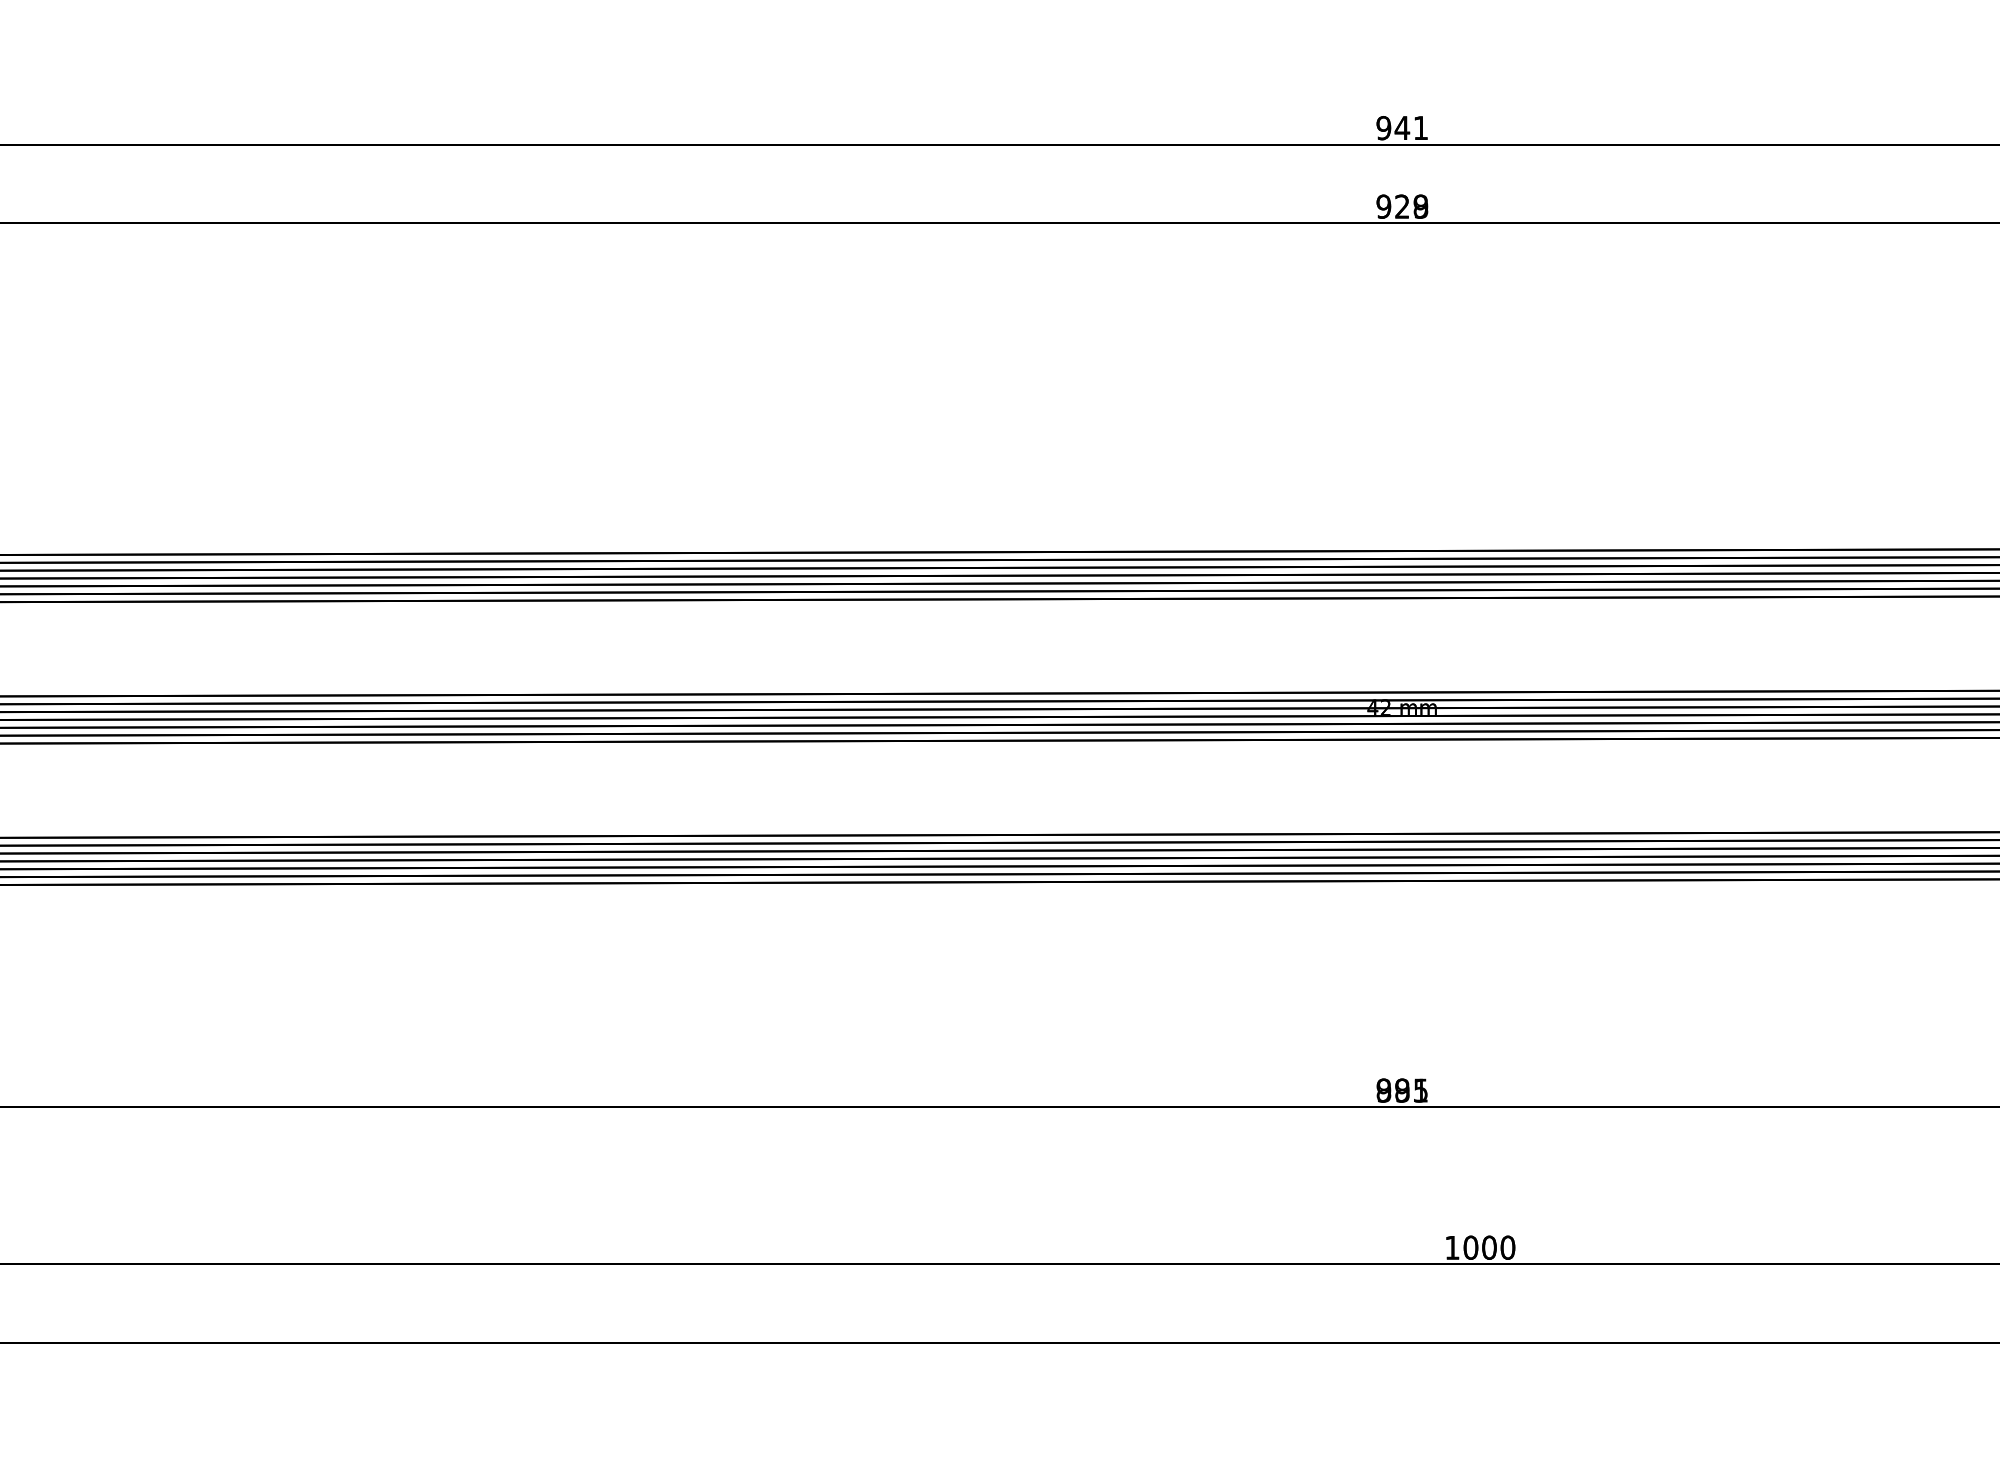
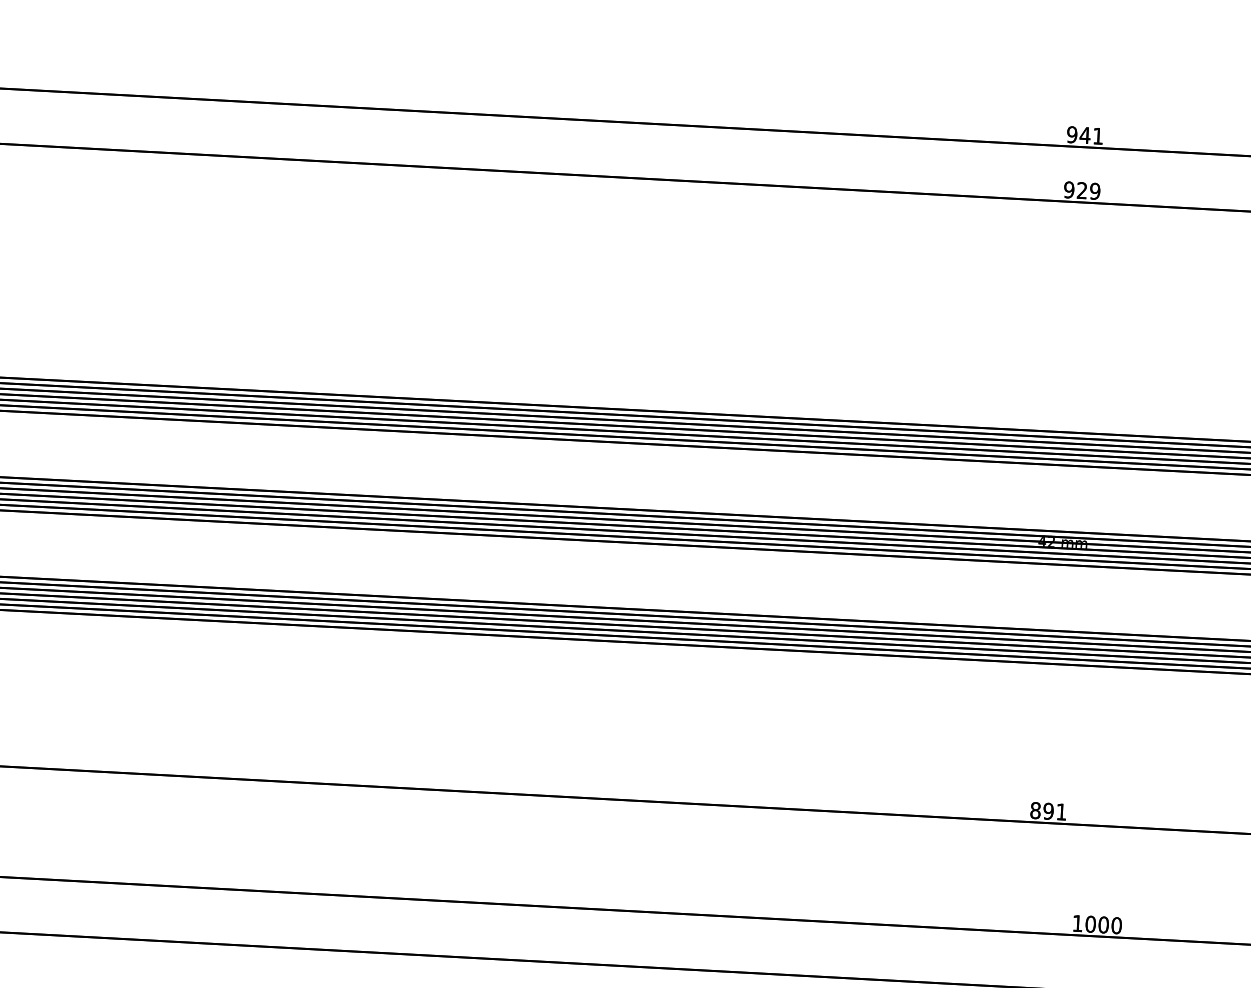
text: (1420, 206) -> (1094, 191), 928 -> 929
text: (1401, 1090) -> (1047, 811), 985 -> 891

